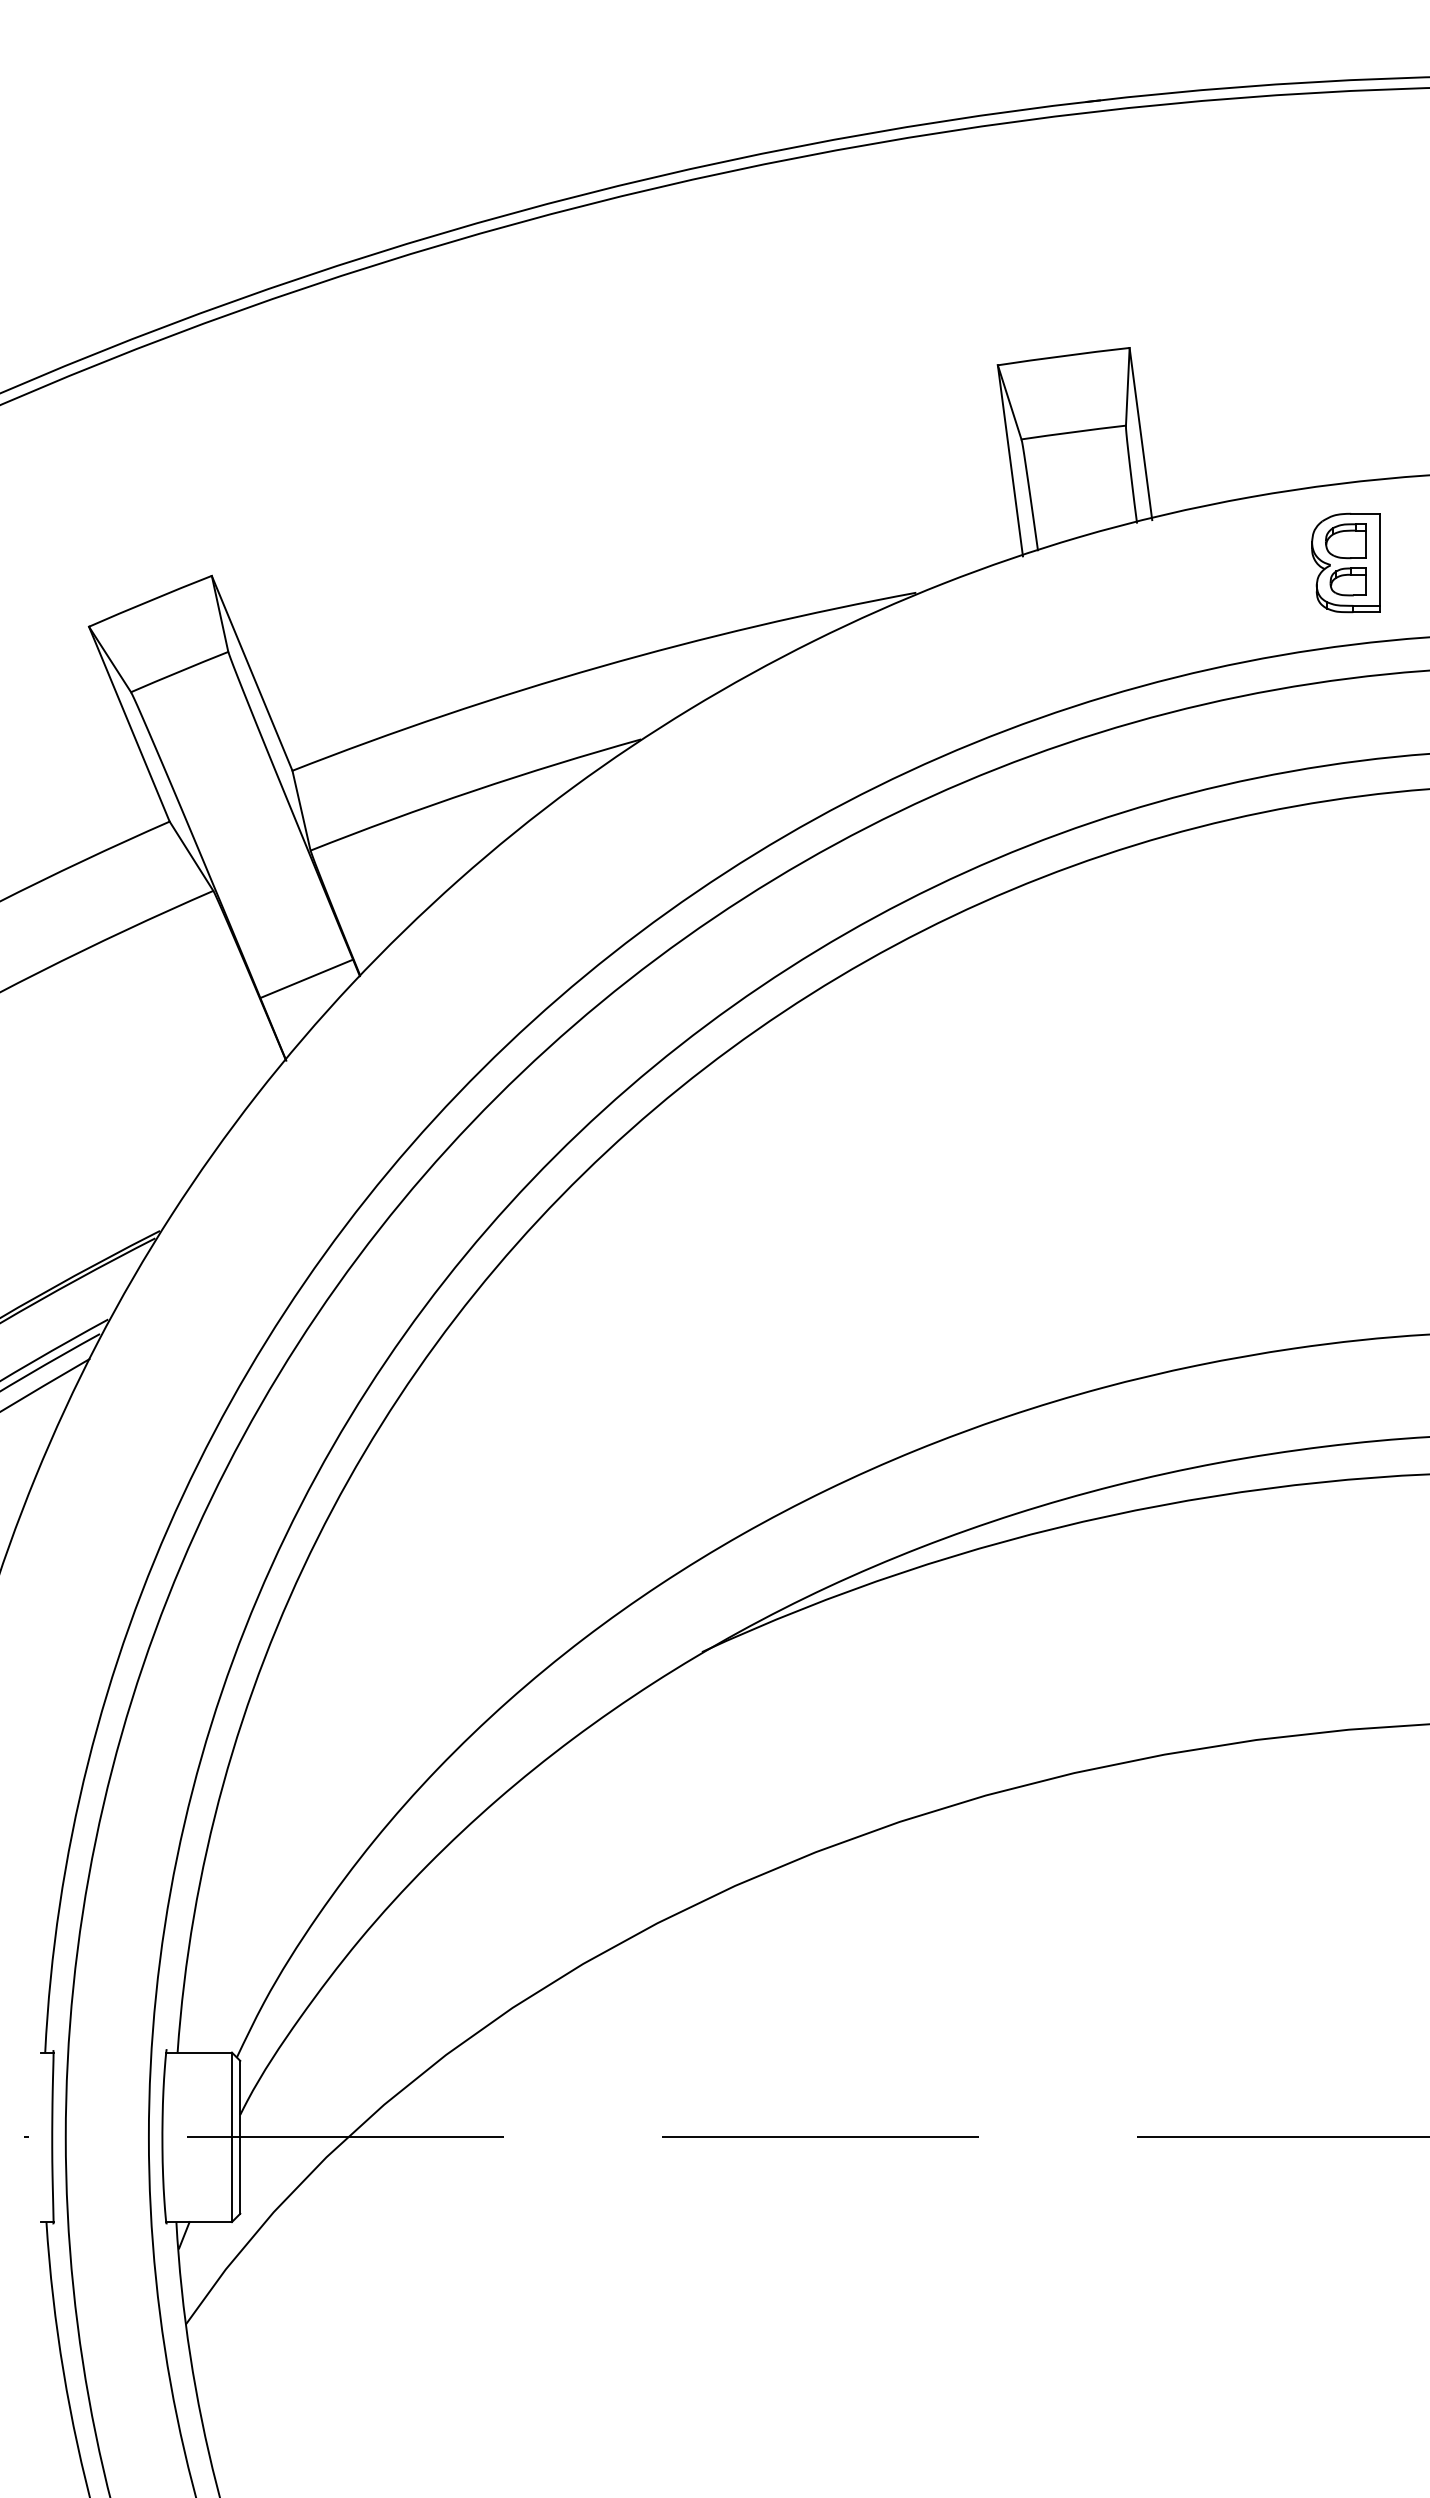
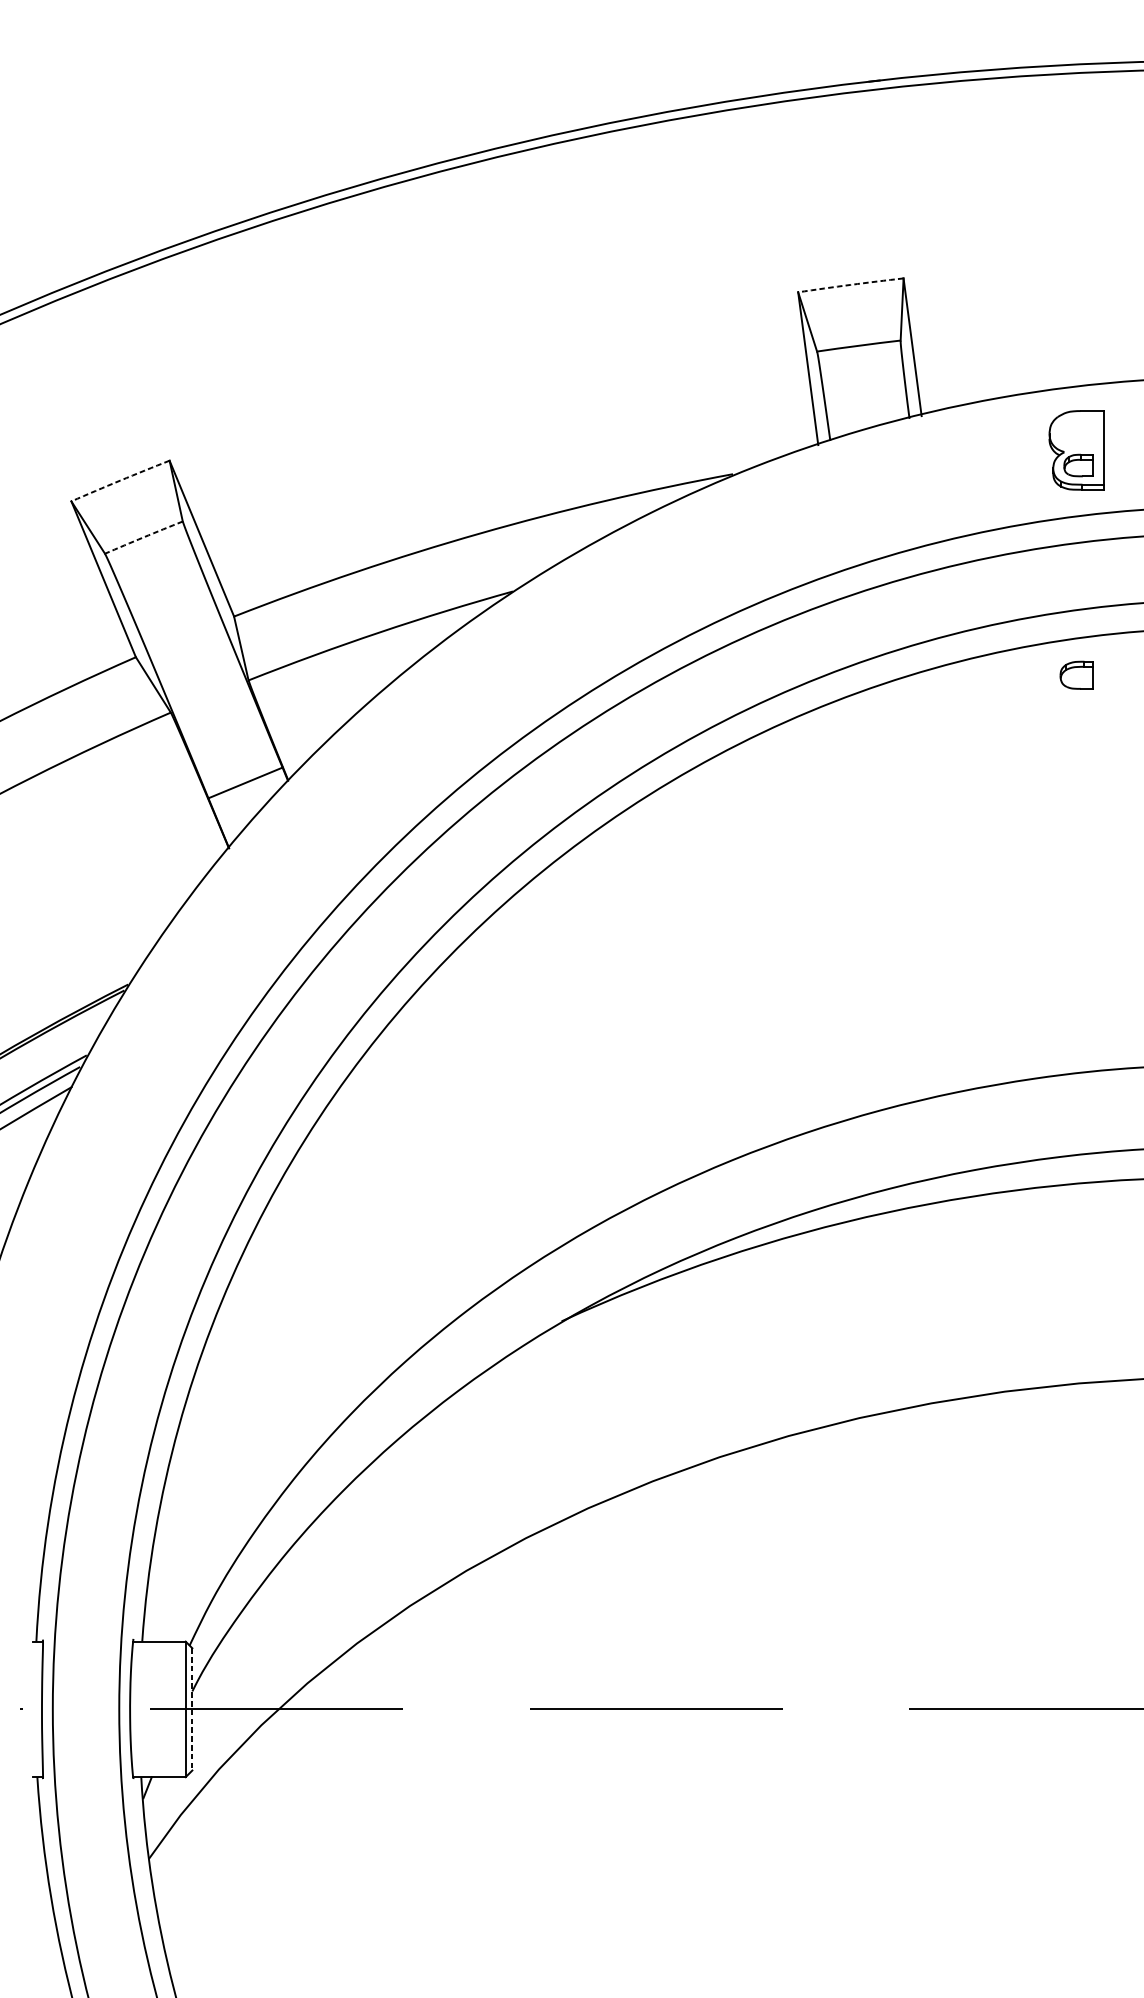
arc: (1063, 356) -> (850, 285), solid -> dashed
part: (1345, 541) -> (1076, 675), moved
arc: (150, 600) -> (120, 480), solid -> dashed
arc: (179, 671) -> (143, 537), solid -> dashed
line: (240, 2137) -> (192, 1709), solid -> dashed

